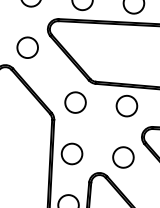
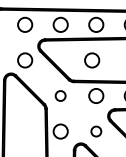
circle: (124, 54) -> (92, 60), added
circle: (75, 101) -> (60, 95), size x0.7
circle: (123, 157) -> (96, 131), size x0.7

